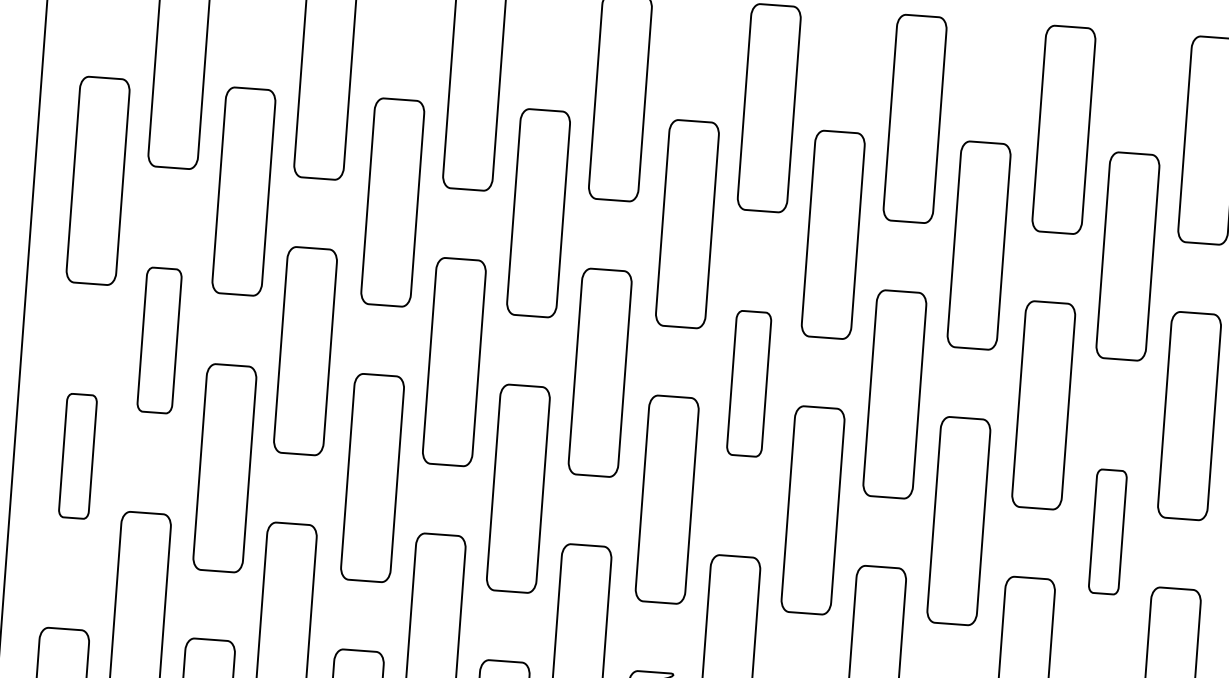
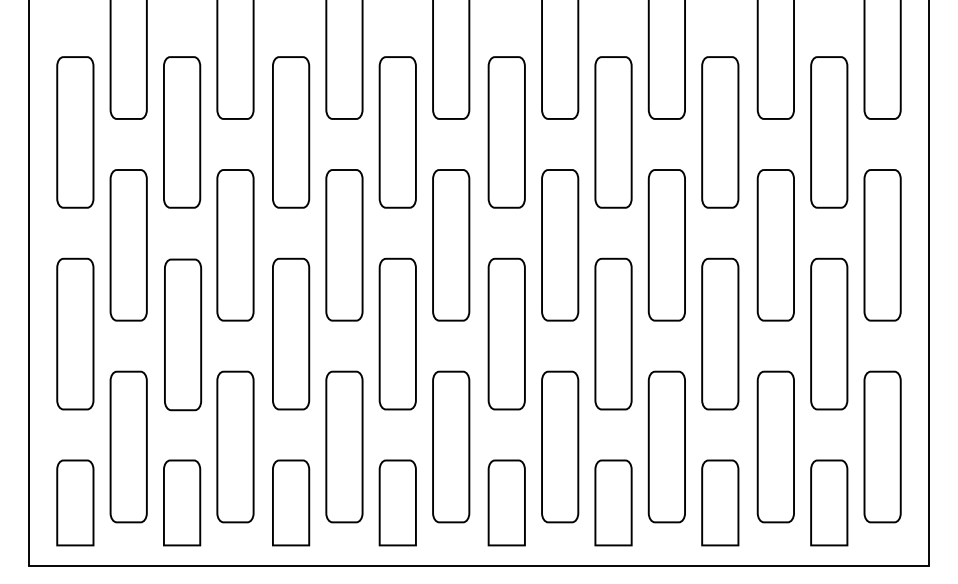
part: (159, 340) -> (128, 245), size x1.43
part: (749, 384) -> (560, 245), size x1.43
part: (78, 455) -> (75, 333), size x1.67
part: (1108, 531) -> (829, 333), size x1.67

